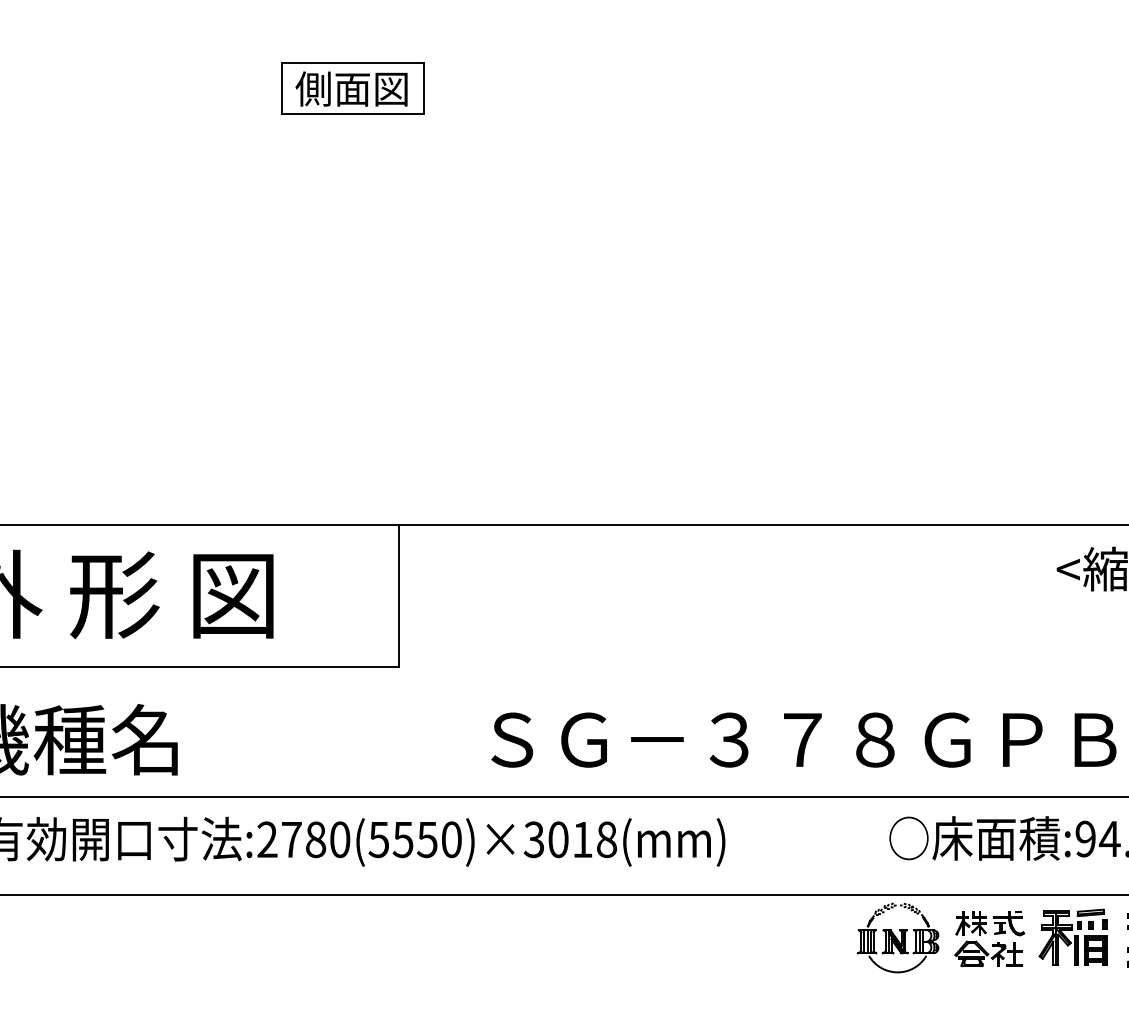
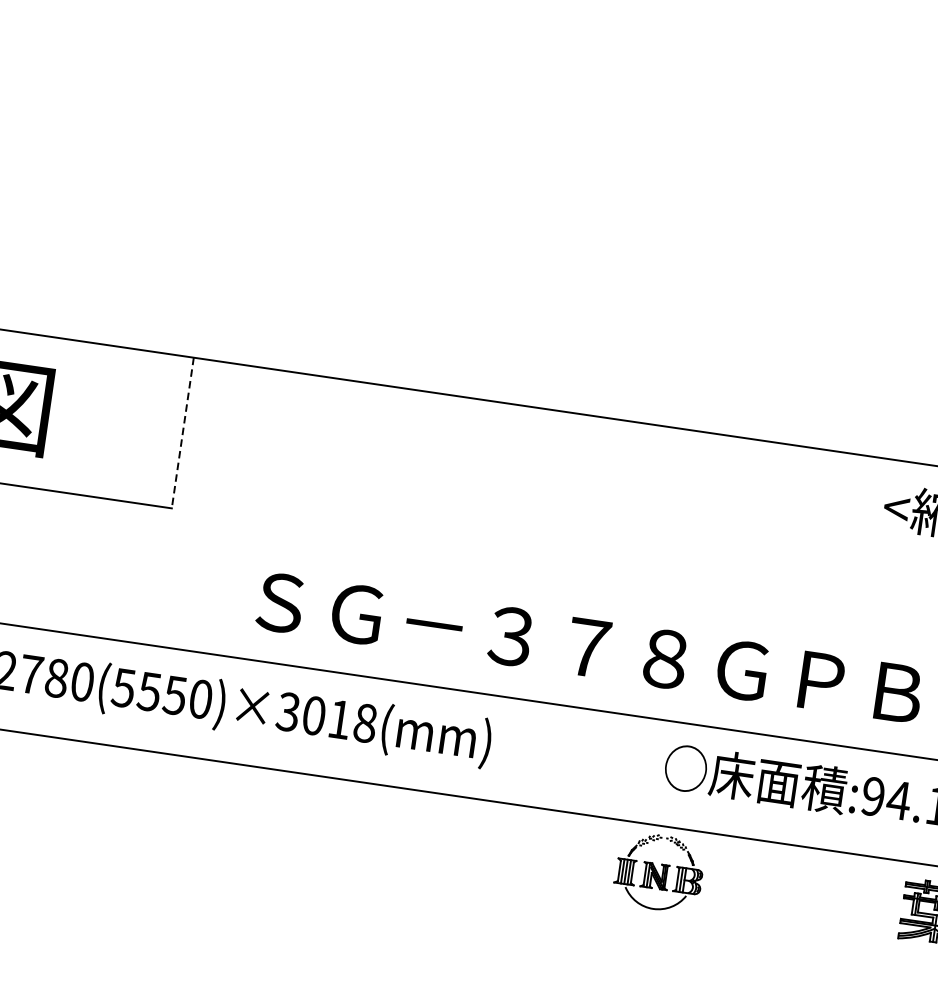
line: (399, 596) -> (183, 433), solid -> dashed
part: (1072, 936) -> (844, 897), removed
part: (989, 938) -> (755, 887), removed

